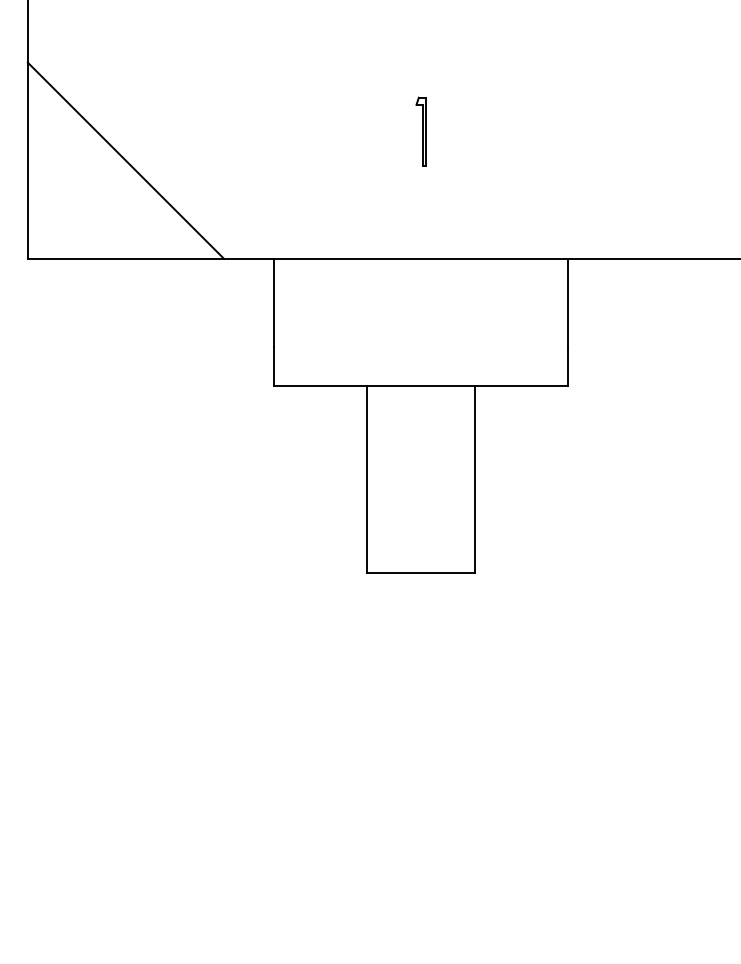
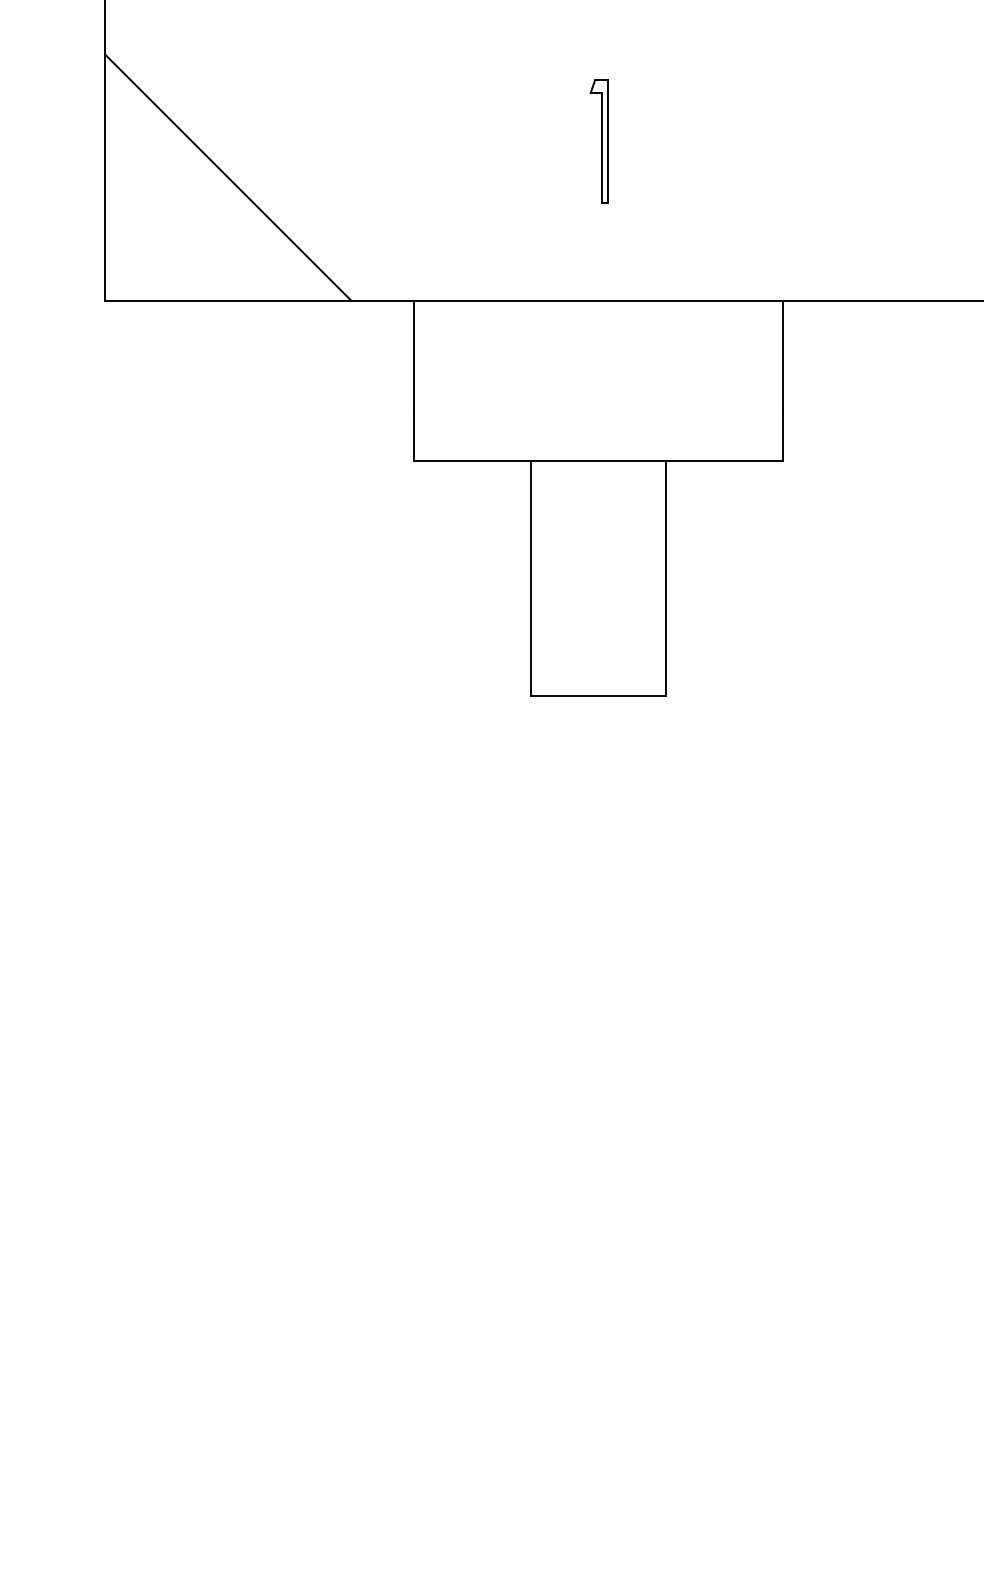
part: (420, 131) -> (598, 141), size x1.43

